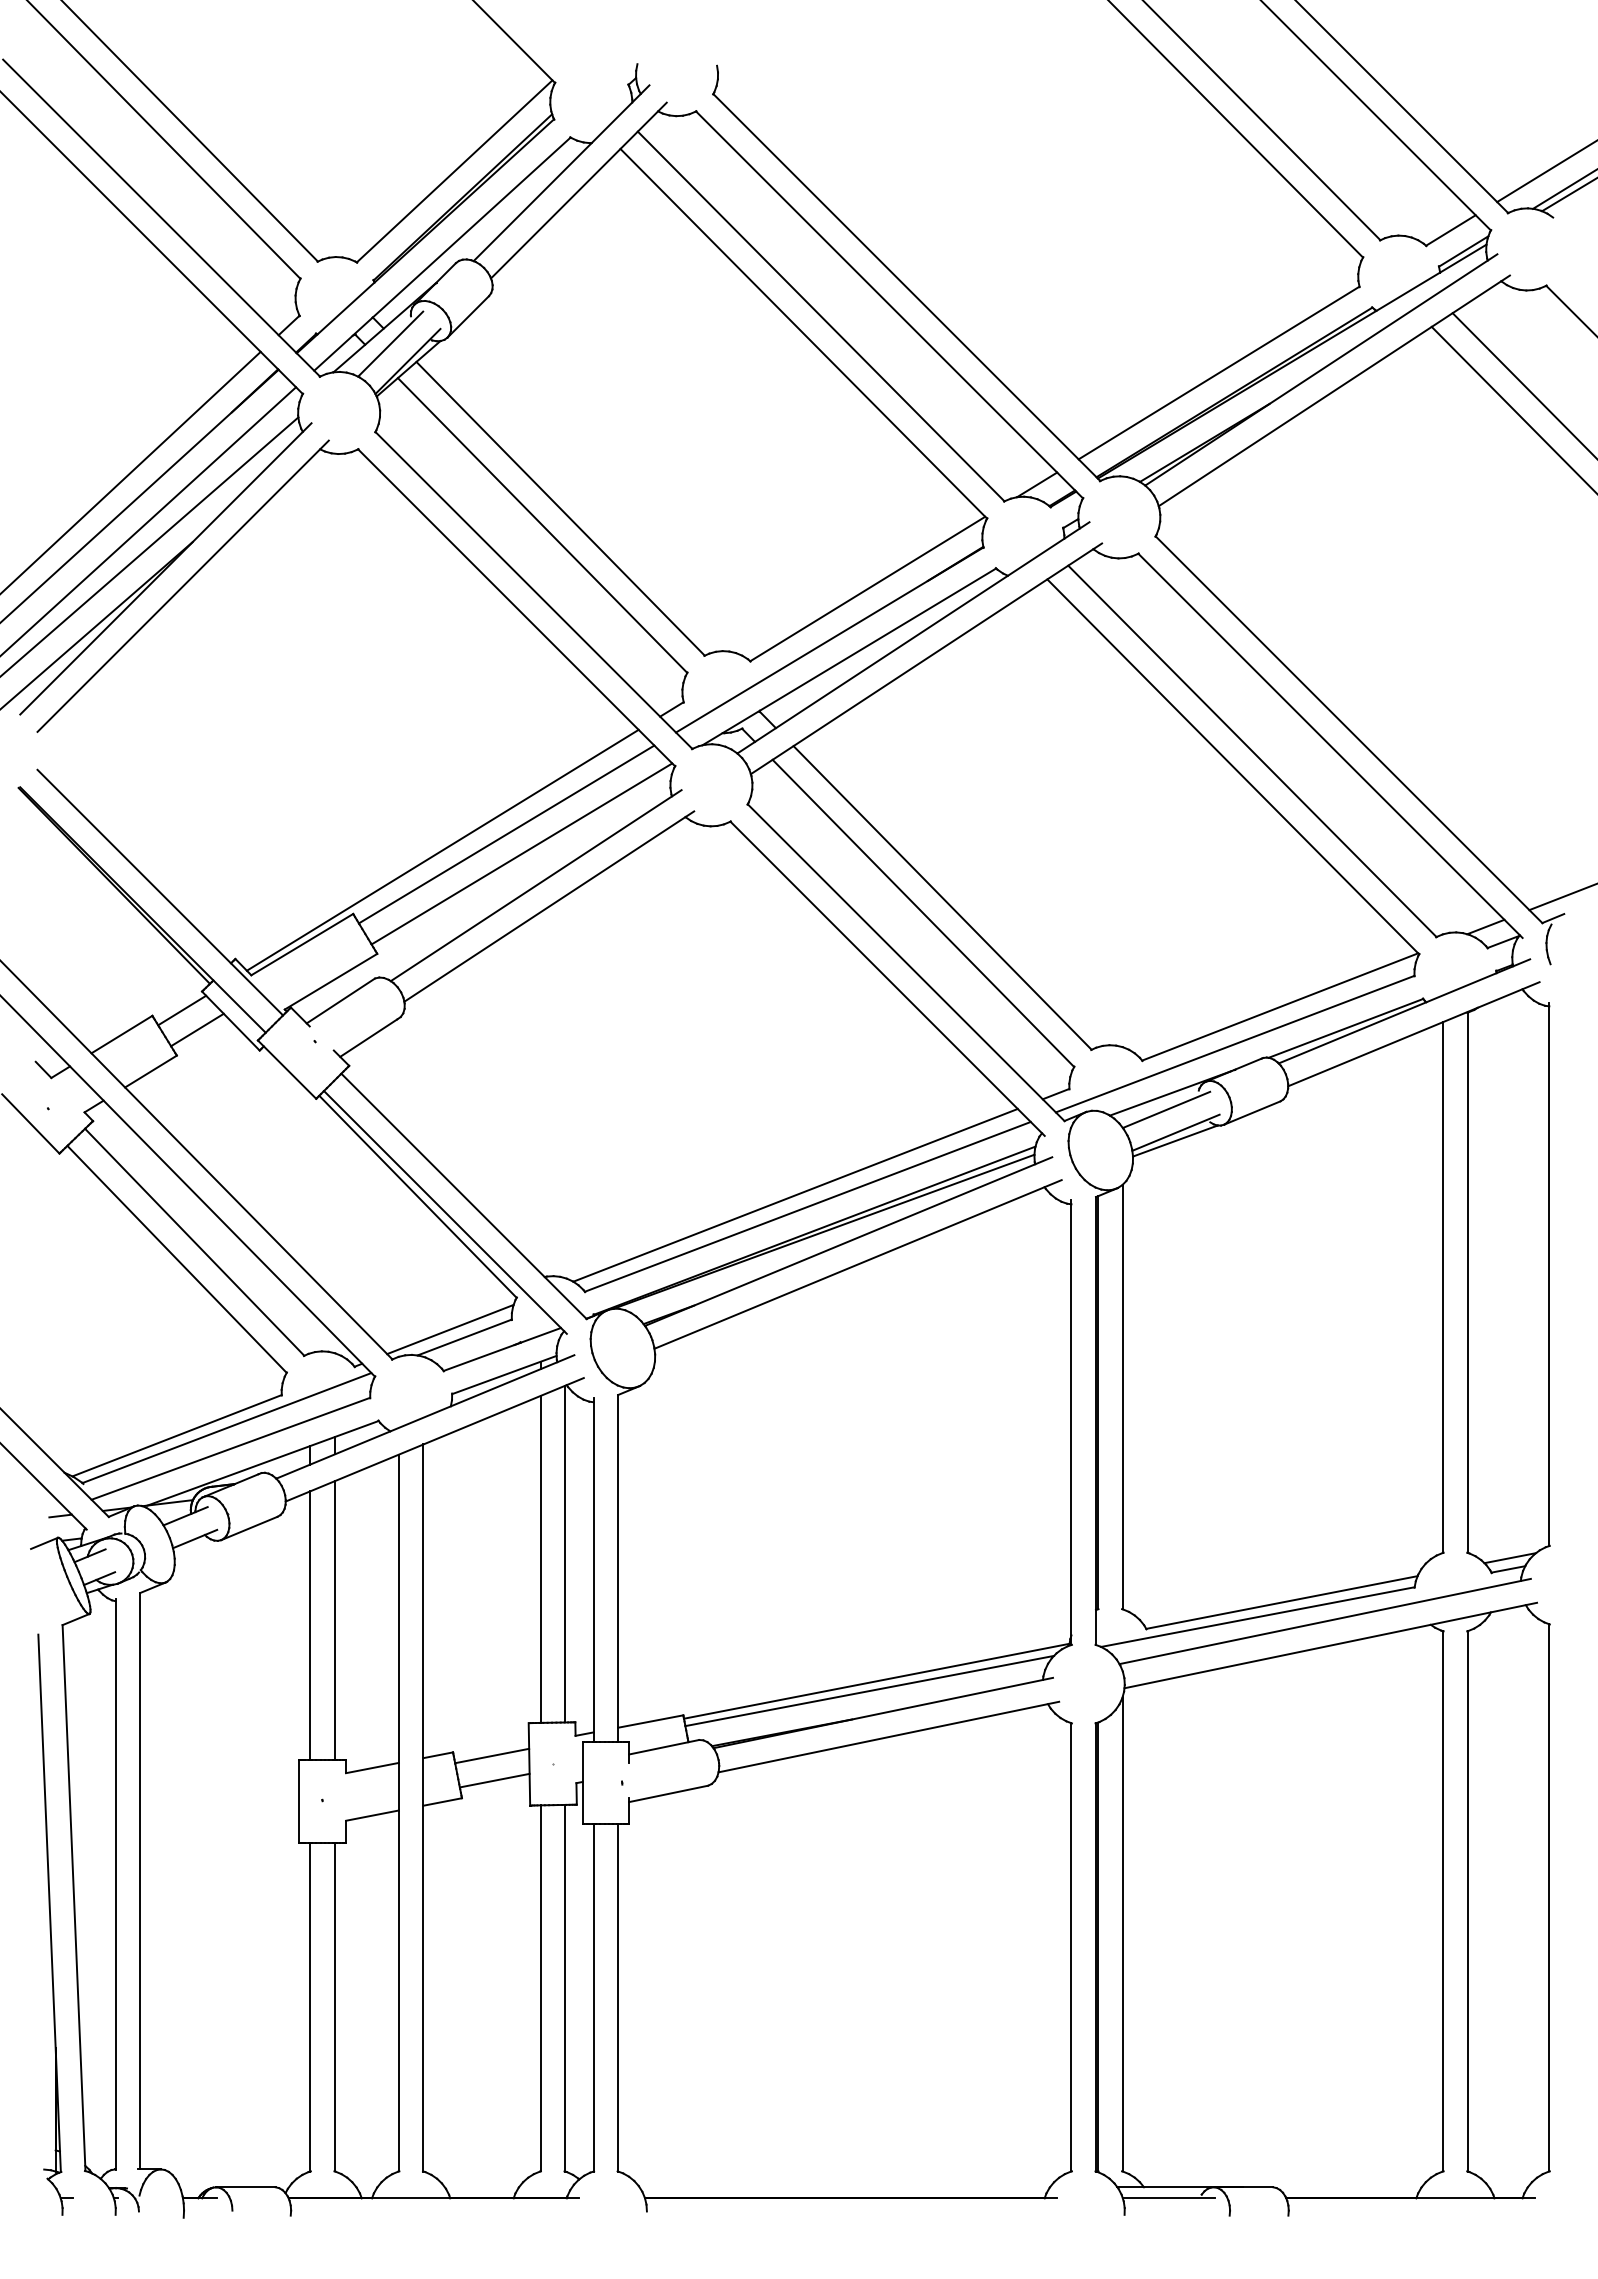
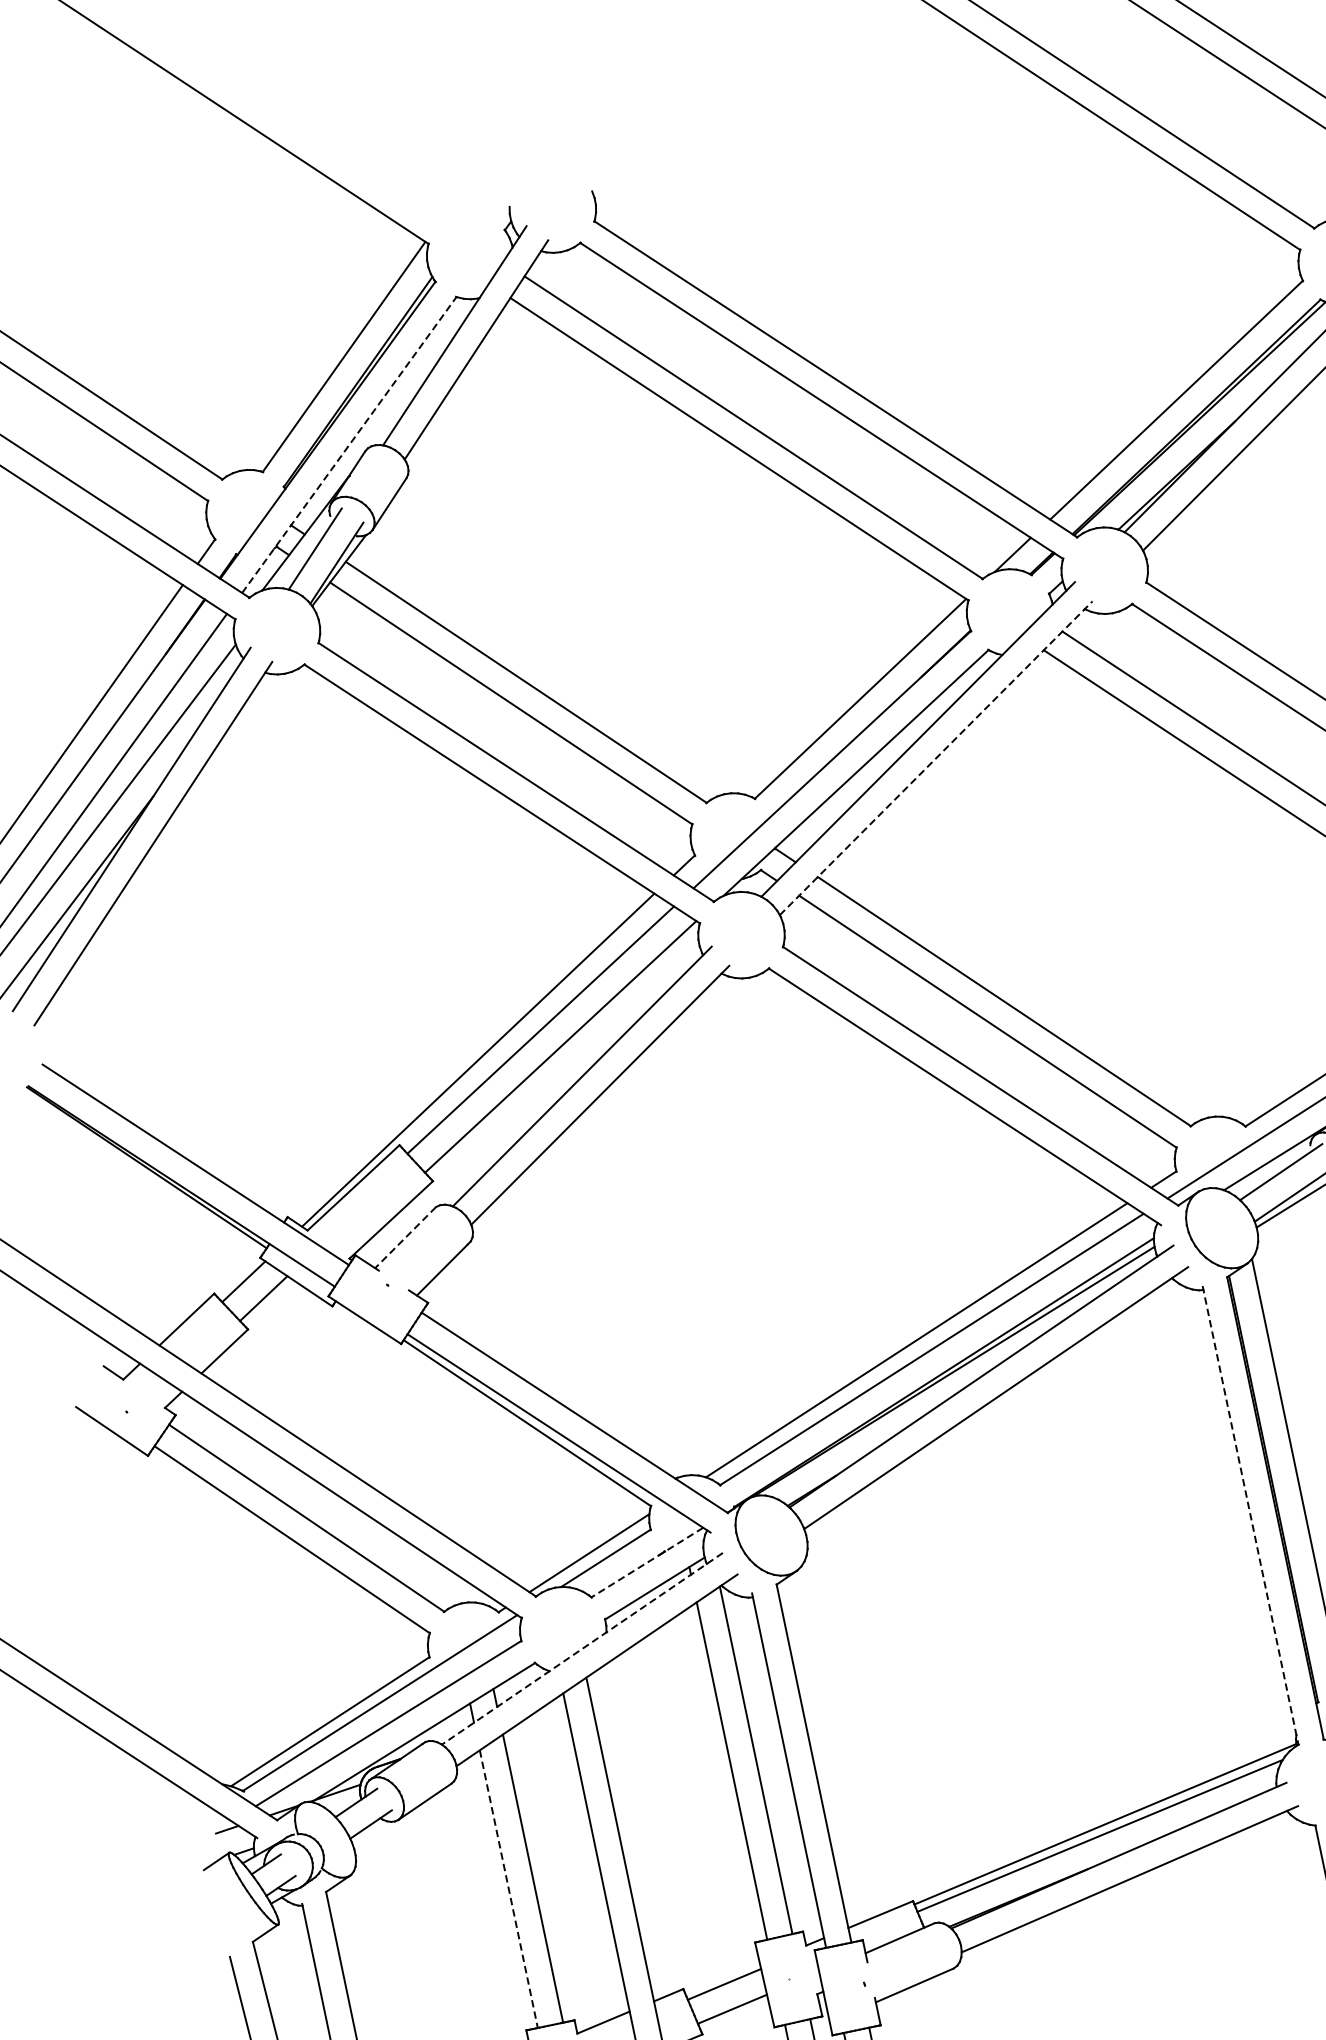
line: (442, 253) -> (349, 444), solid -> dashed
line: (926, 658) -> (936, 757), solid -> dashed
line: (340, 1000) -> (405, 1237), solid -> dashed
line: (502, 1349) -> (647, 1562), solid -> dashed
line: (424, 1417) -> (581, 1649), solid -> dashed
line: (1071, 1423) -> (1250, 1516), solid -> dashed
line: (310, 1625) -> (508, 1888), solid -> dashed

